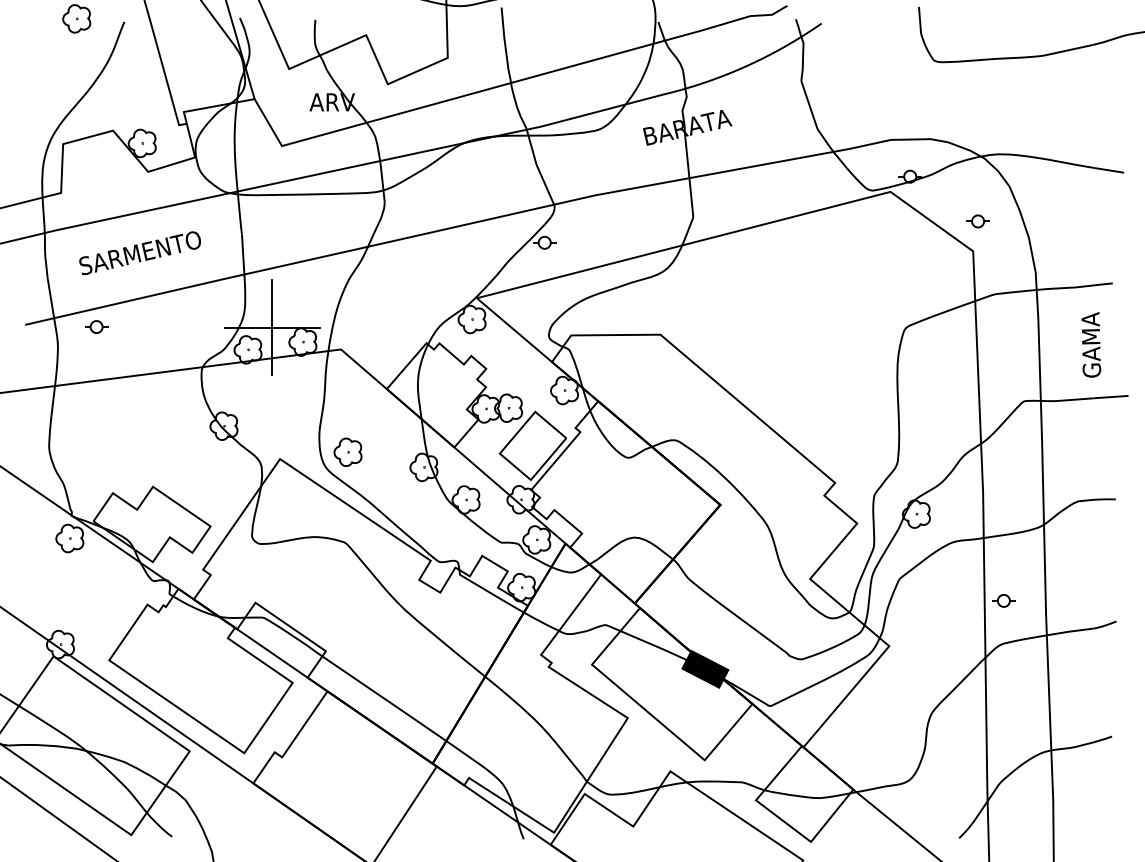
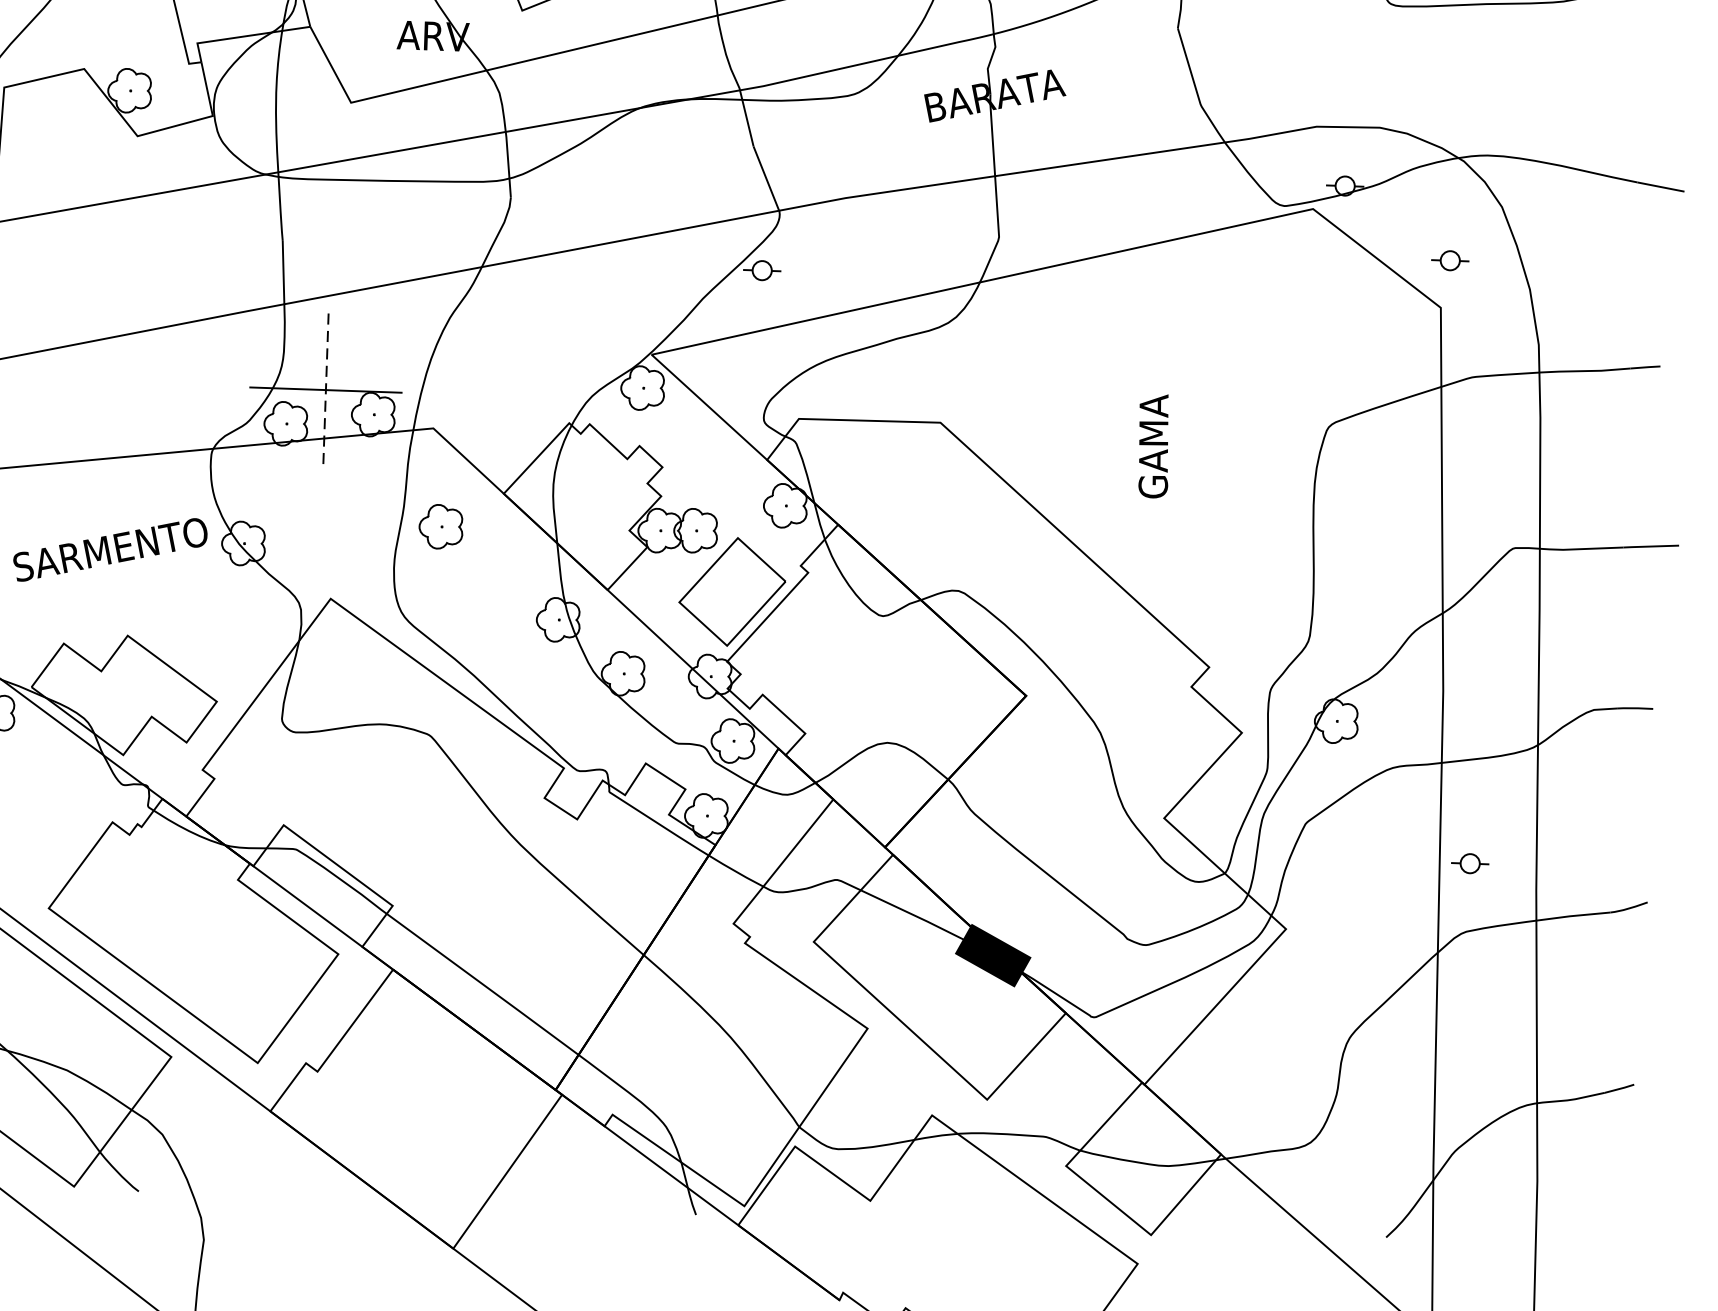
text: (139, 253) -> (109, 550), moved
part: (96, 326) -> (47, 378), removed
line: (272, 328) -> (325, 391), solid -> dashed
text: (1091, 344) -> (1154, 445), moved
part: (347, 451) -> (440, 525), moved

